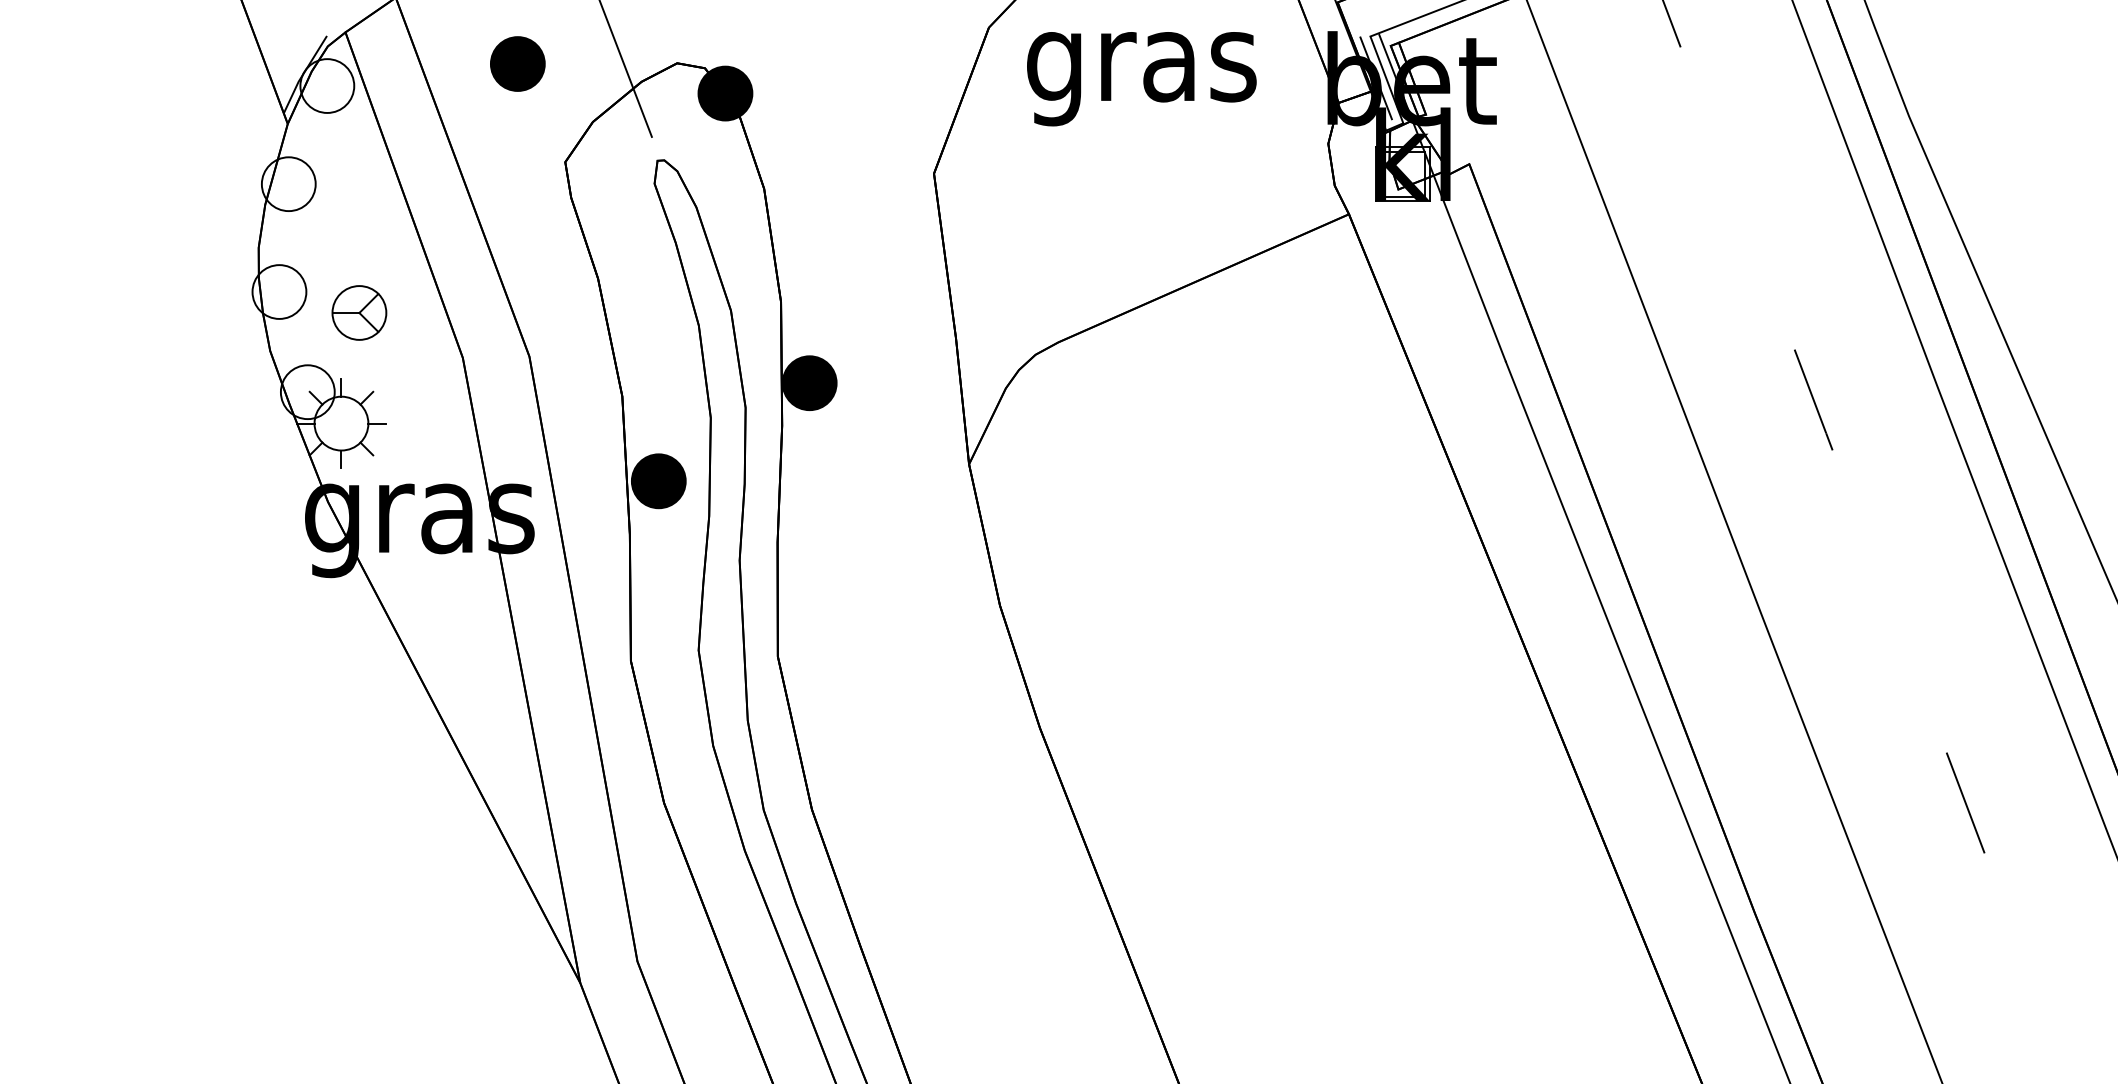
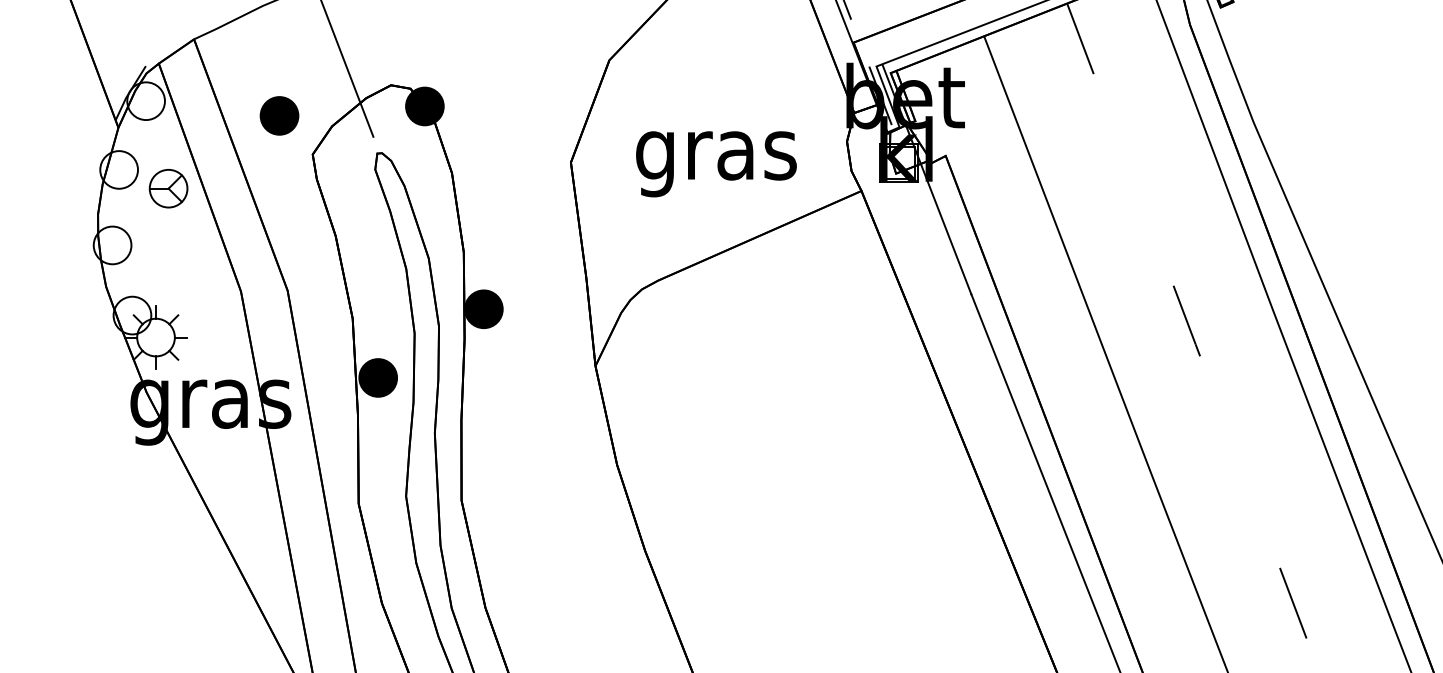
part: (517, 63) -> (279, 115), moved
text: (1141, 79) -> (716, 164), moved
part: (359, 312) -> (168, 188), moved

